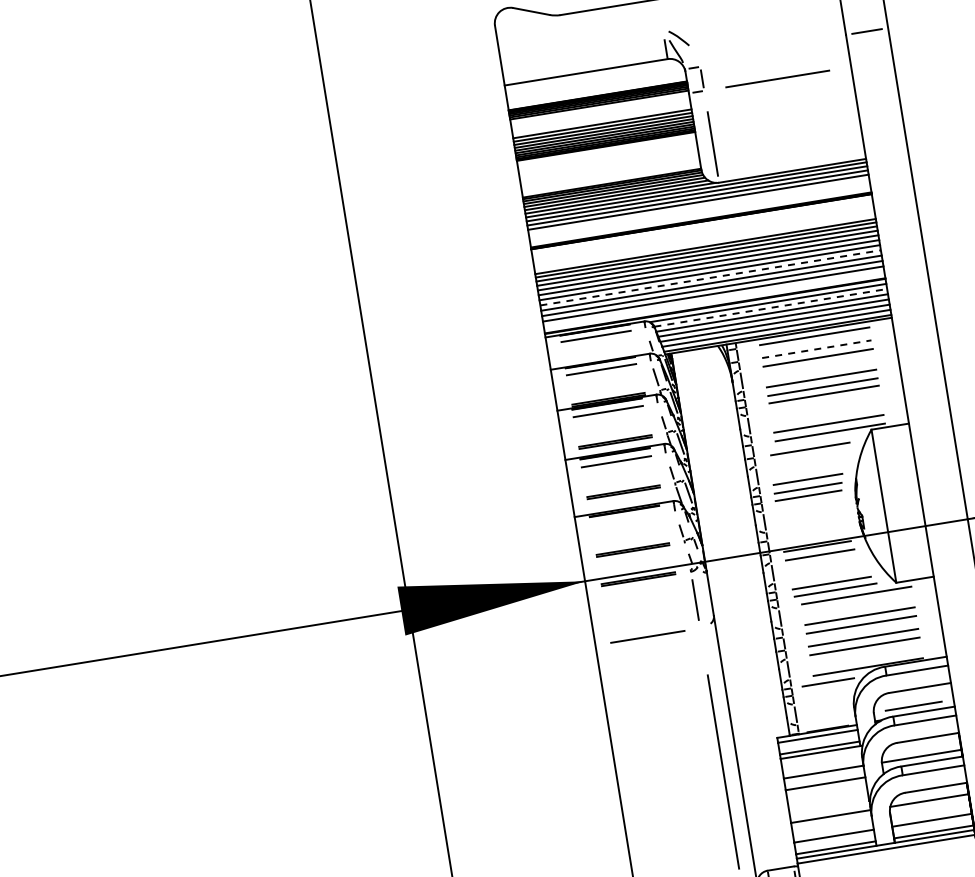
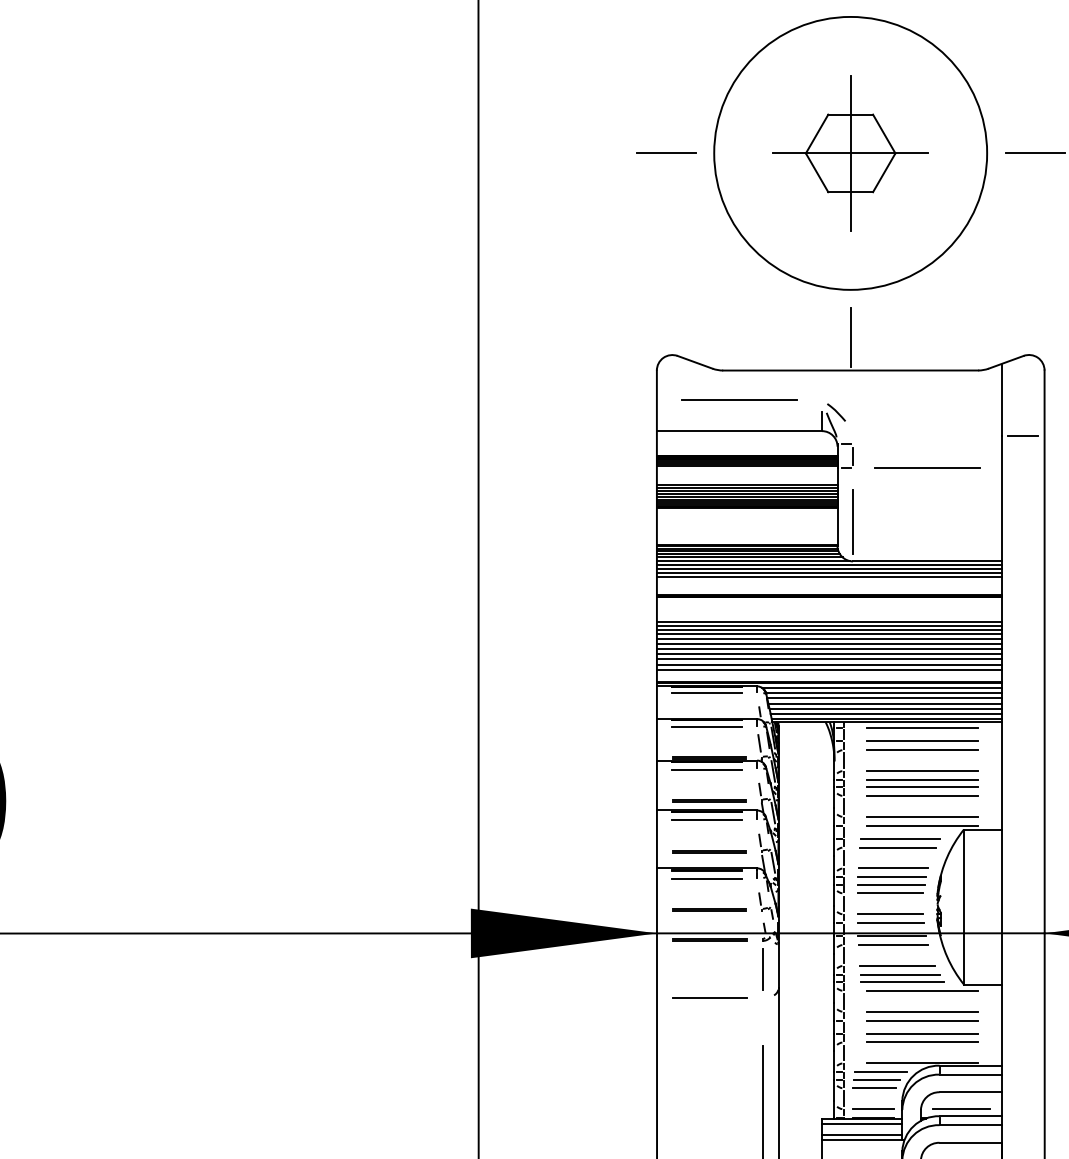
line: (581, 41) -> (739, 399), added
line: (710, 277) -> (829, 653), dashed -> solid
line: (770, 308) -> (883, 693), dashed -> solid
line: (817, 349) -> (923, 741), dashed -> solid
line: (825, 402) -> (922, 795), added
line: (808, 458) -> (897, 847), added
line: (809, 504) -> (890, 893), added
line: (625, 520) -> (706, 879), added
line: (812, 525) -> (890, 914), added
line: (814, 534) -> (890, 923), added
line: (827, 574) -> (897, 965), added
line: (825, 690) -> (876, 1079), added
line: (823, 699) -> (873, 1088), added
line: (825, 720) -> (872, 1109), added

